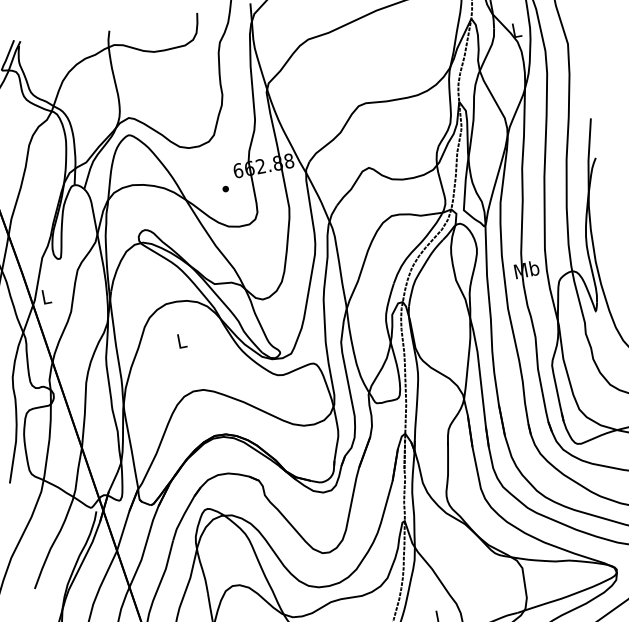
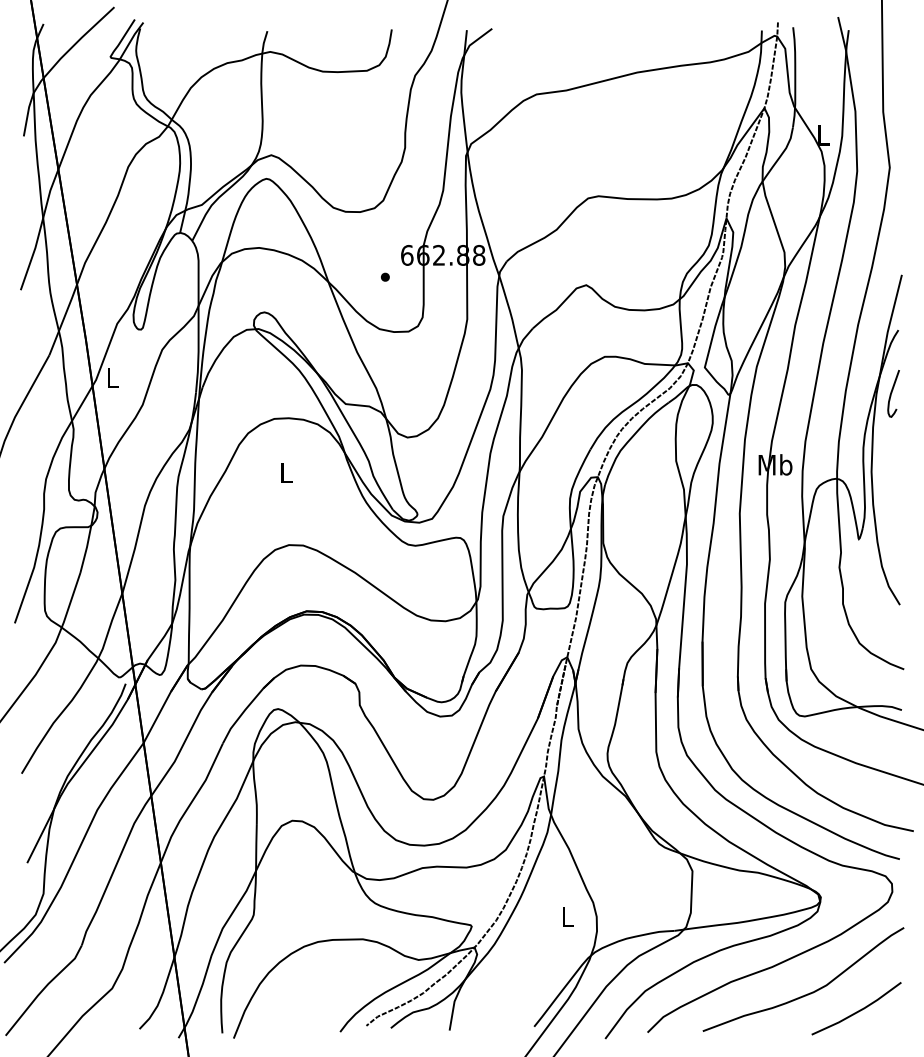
curve: (599, 202) -> (892, 392), added

